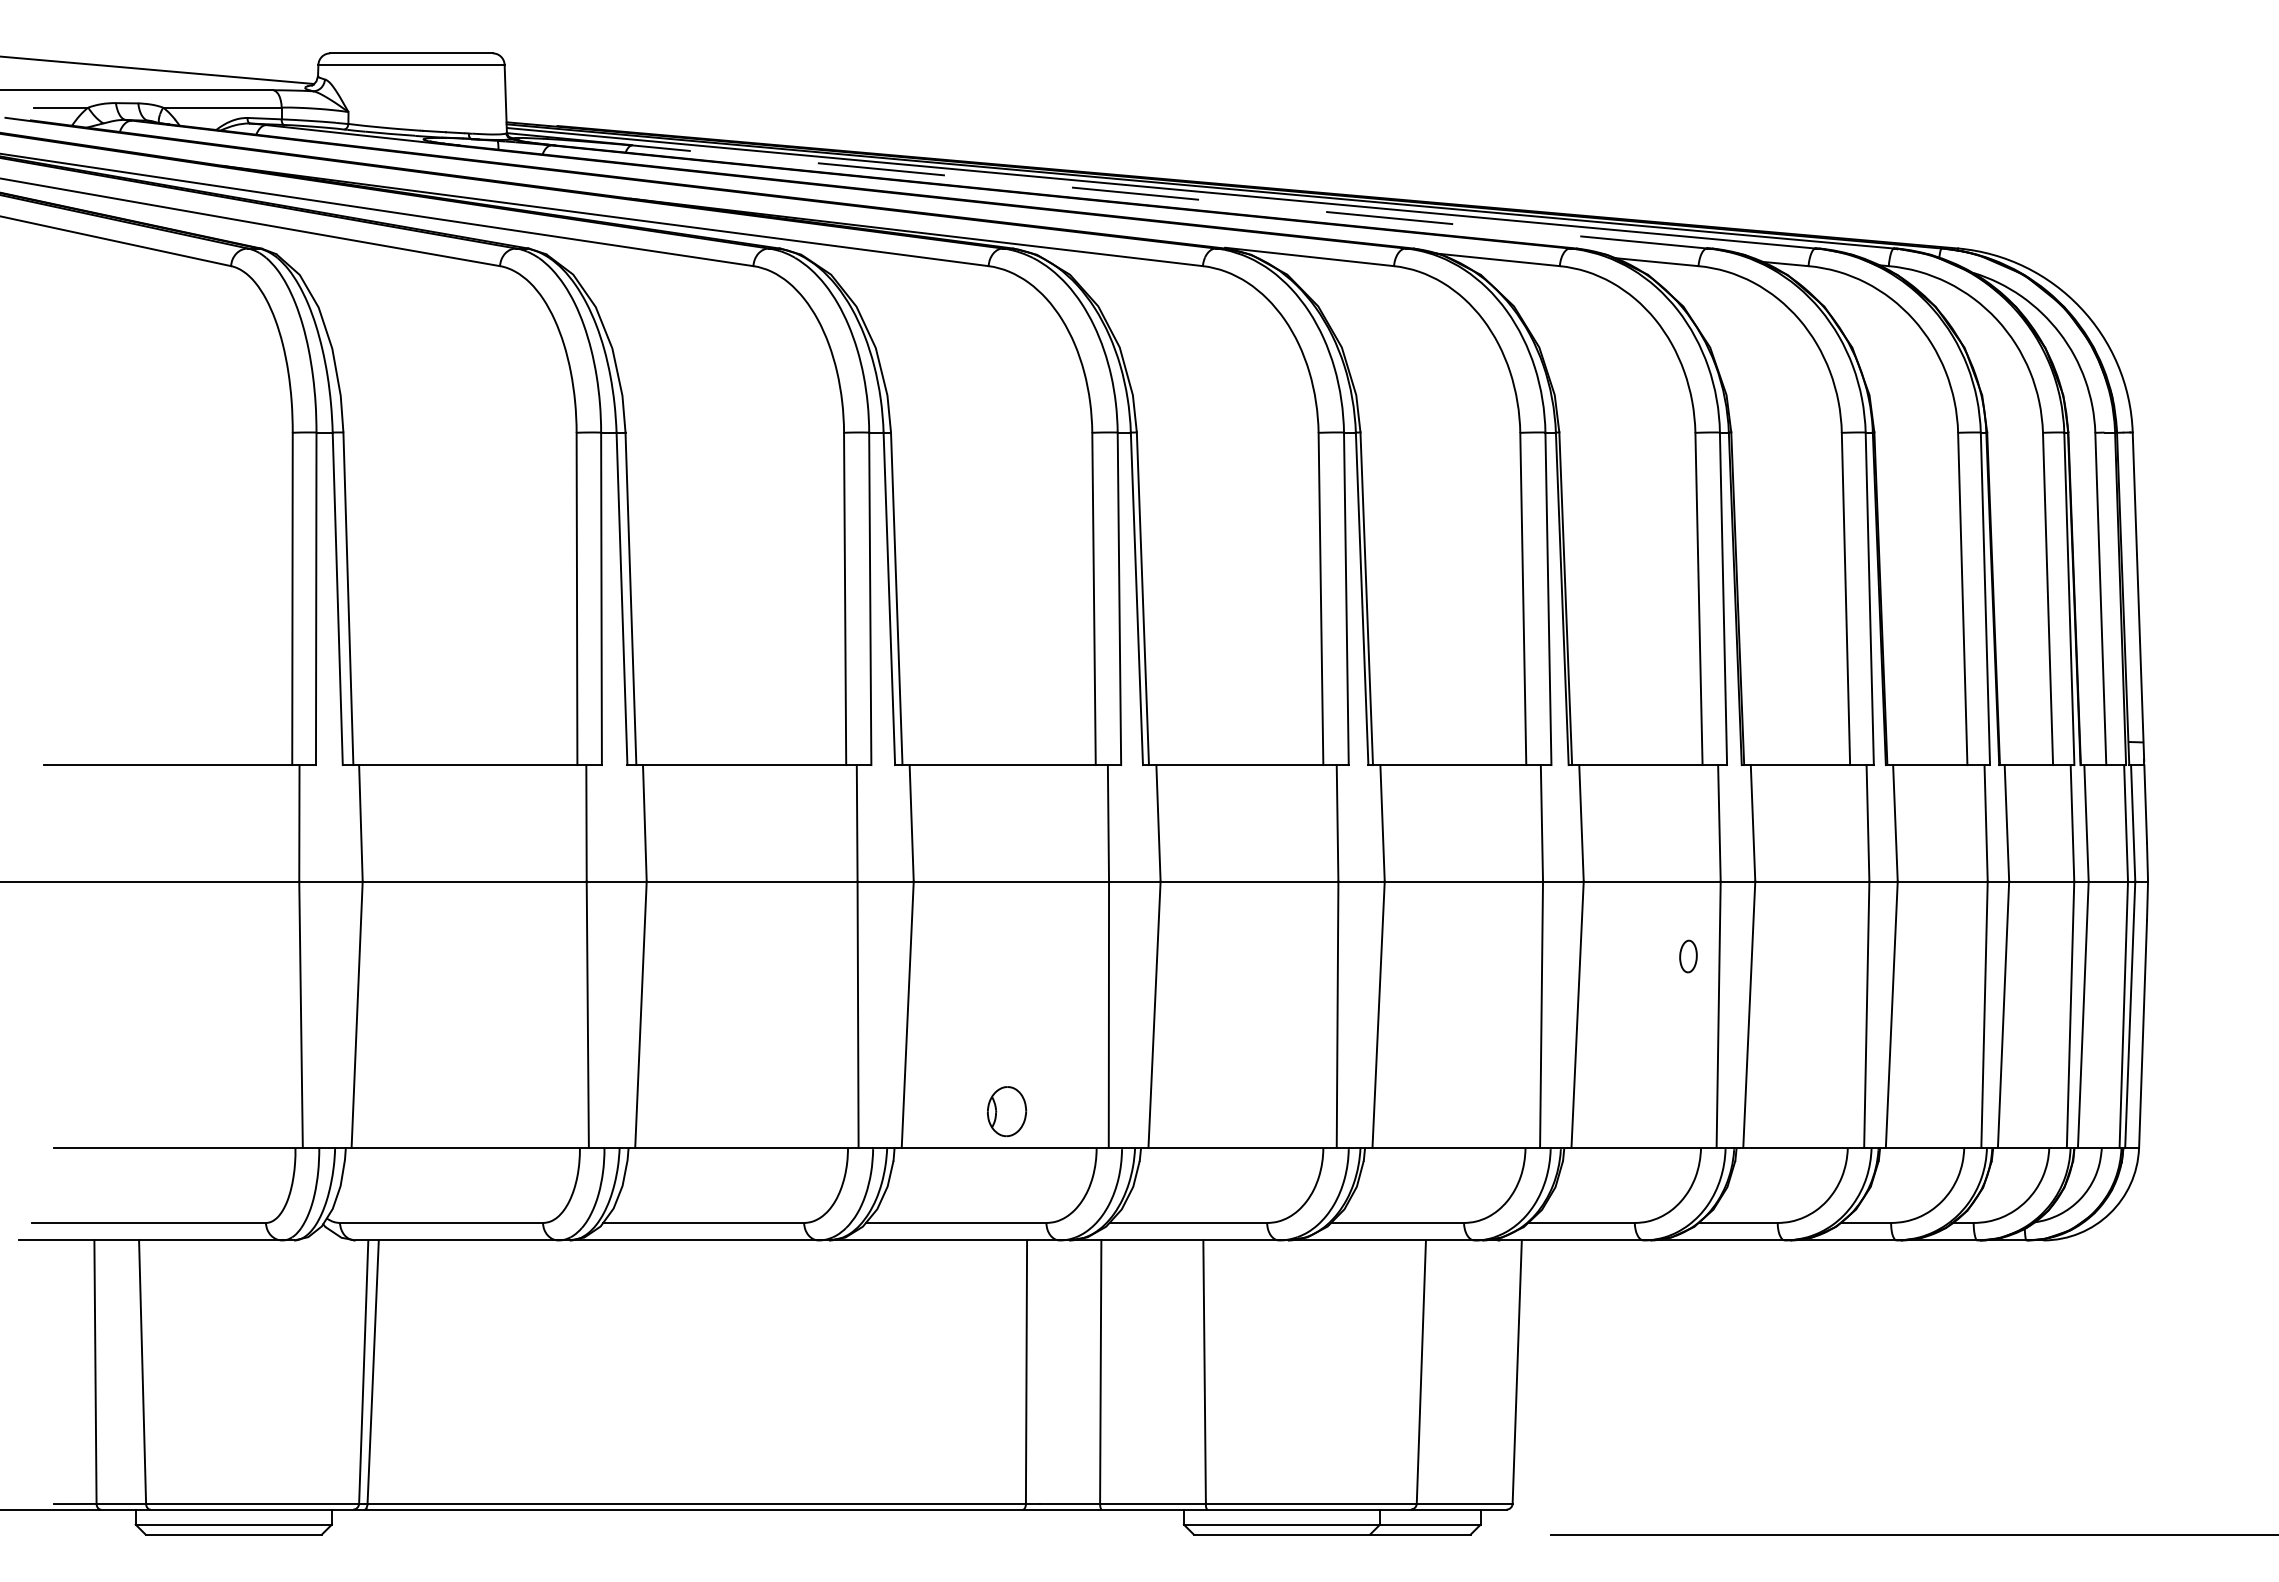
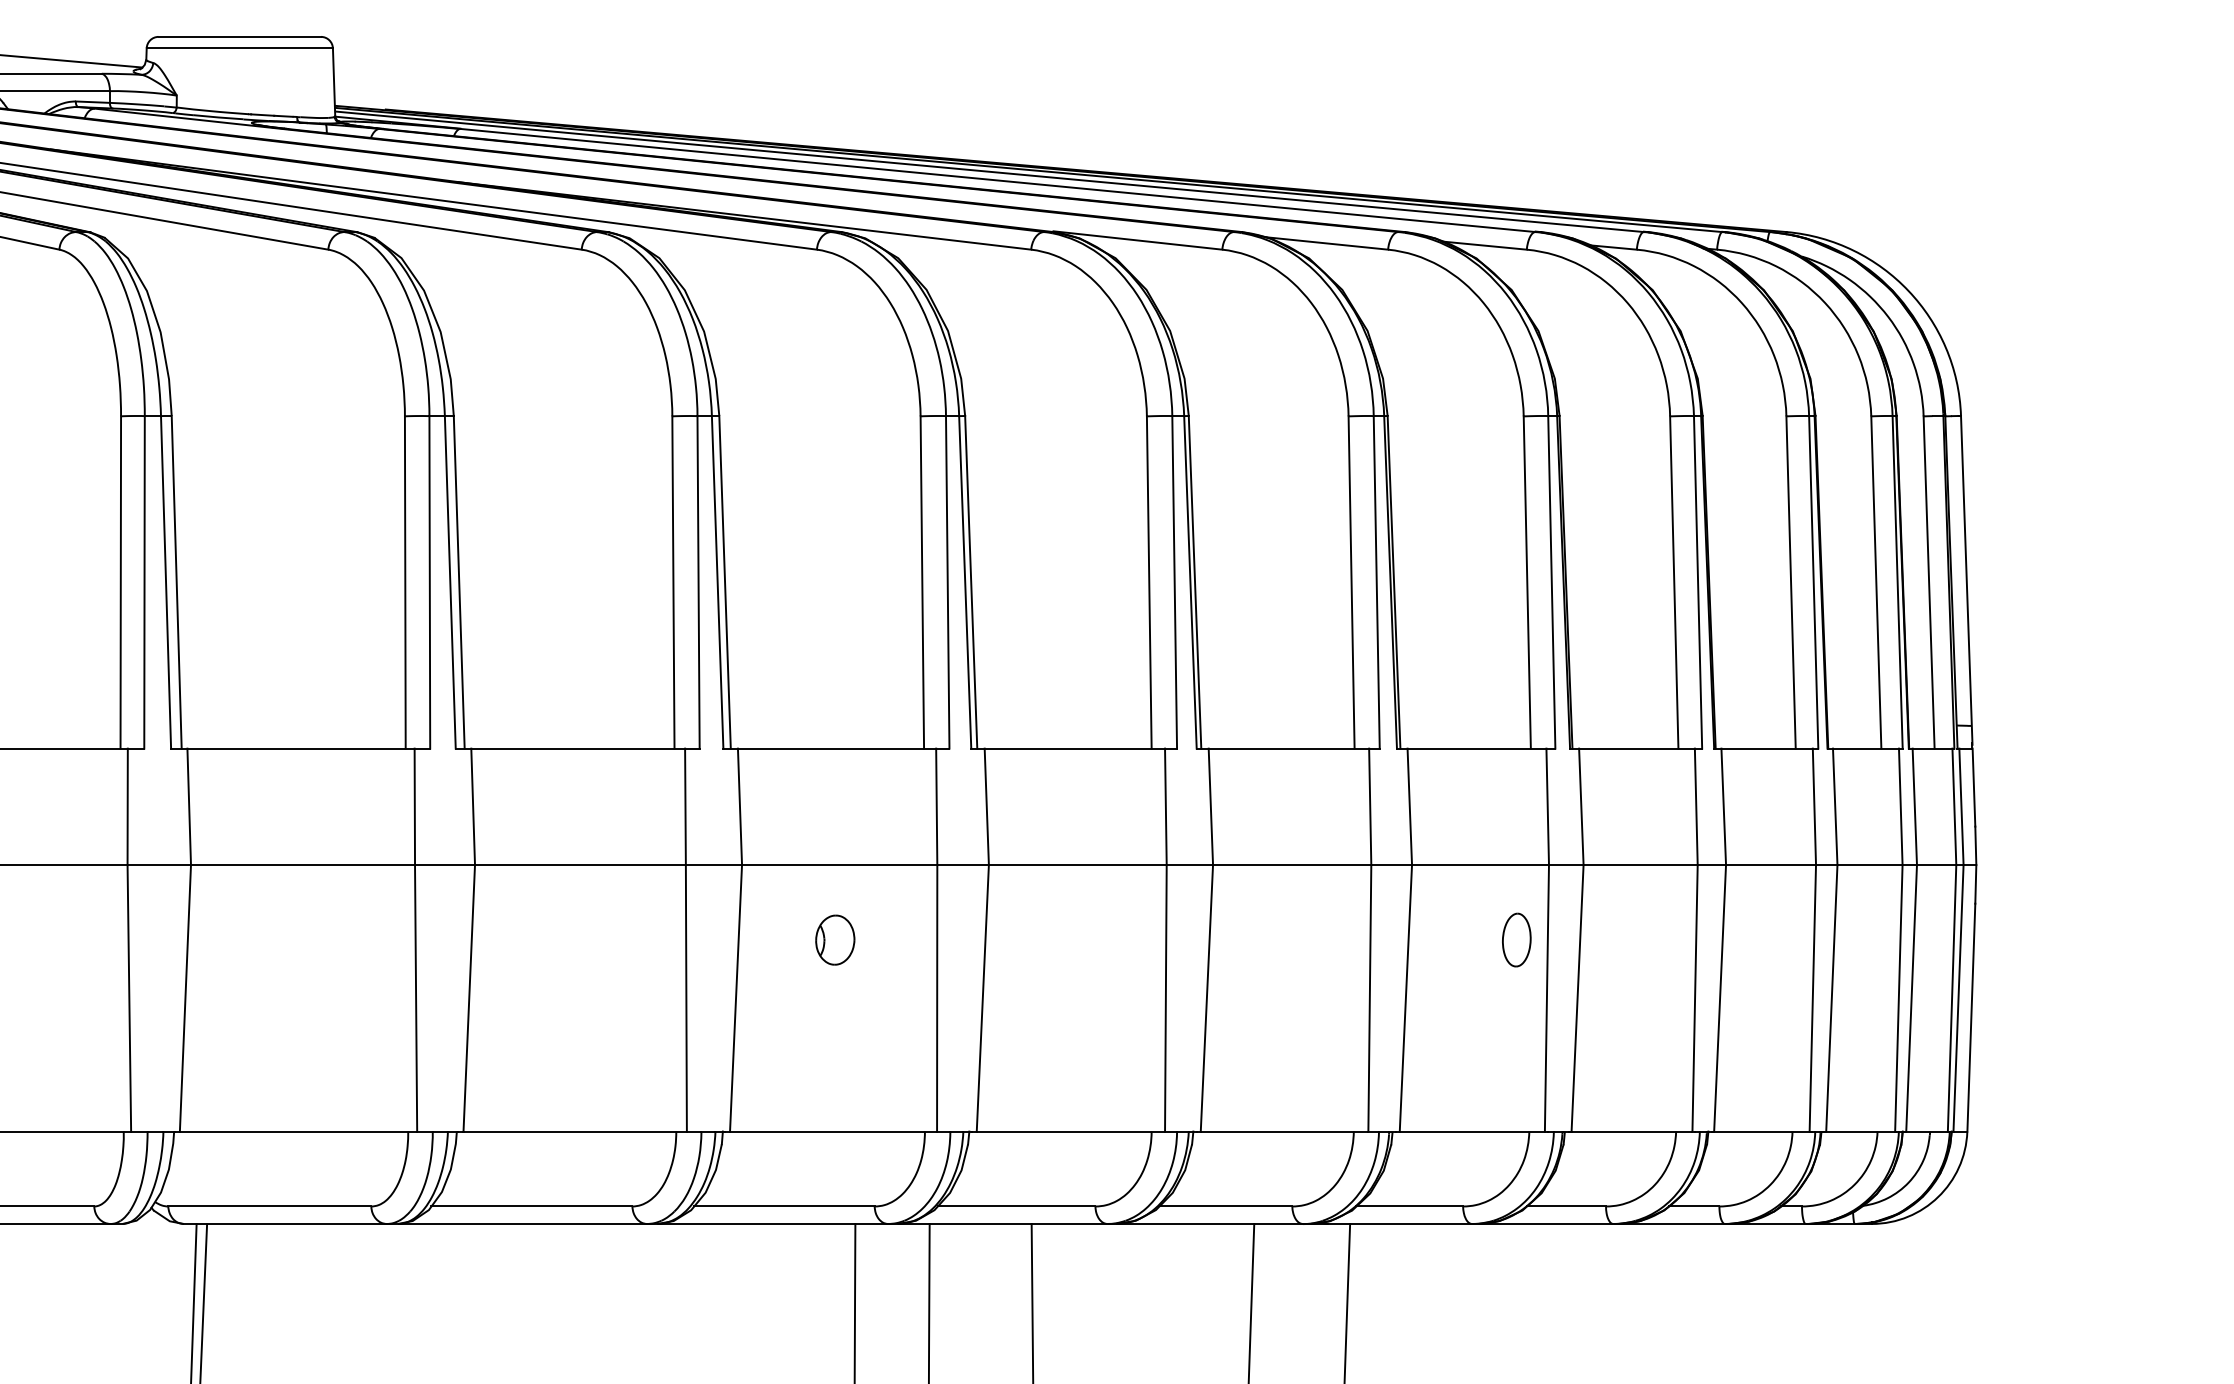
line: (1169, 196) -> (997, 180), dashed -> solid
part: (1688, 956) -> (1516, 940), size x1.67
part: (1007, 1111) -> (835, 940), moved

